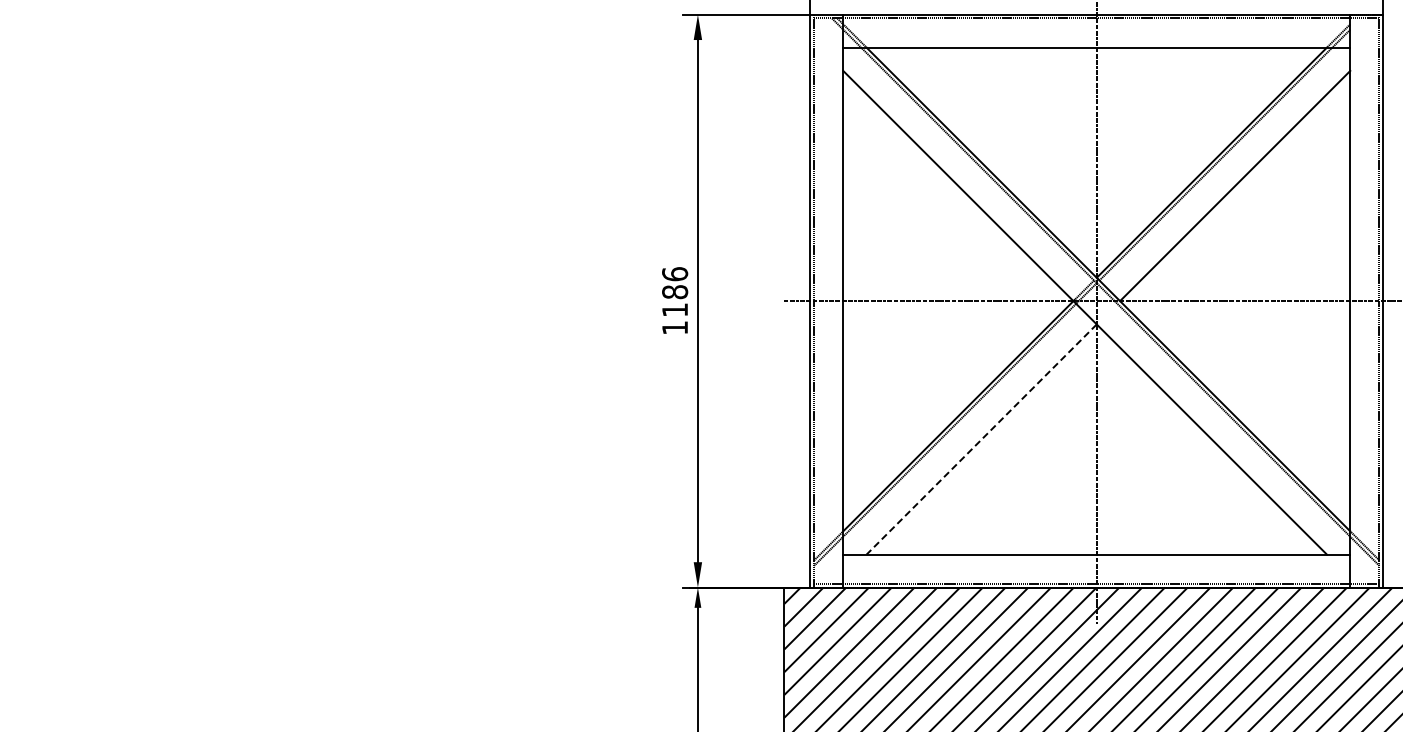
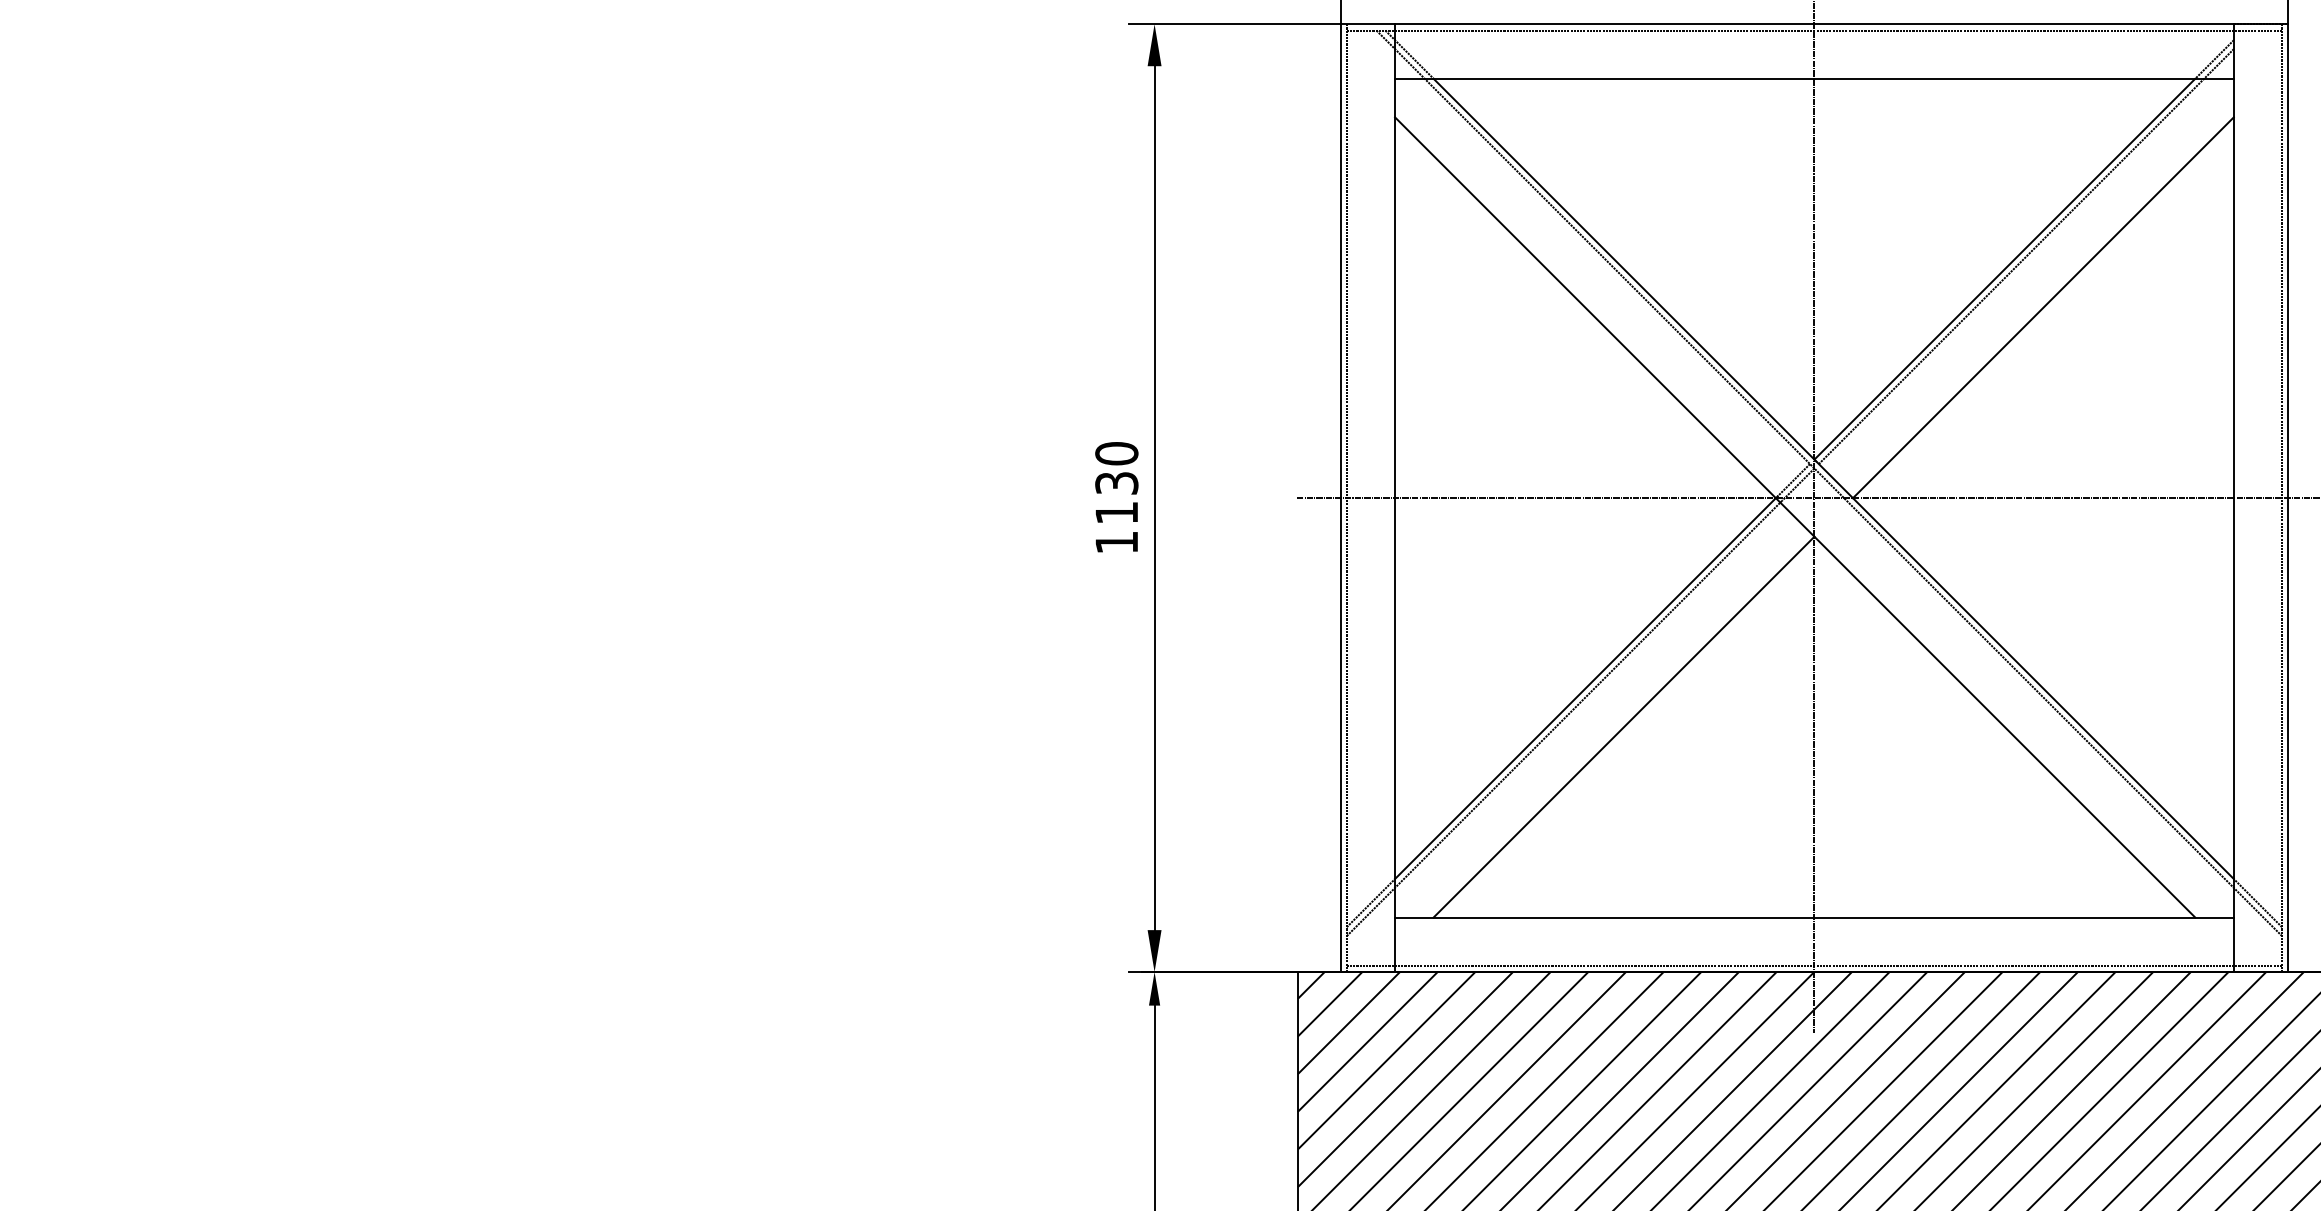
text: (675, 283) -> (1117, 469), 1186 -> 1130
line: (981, 439) -> (1623, 727), dashed -> solid

